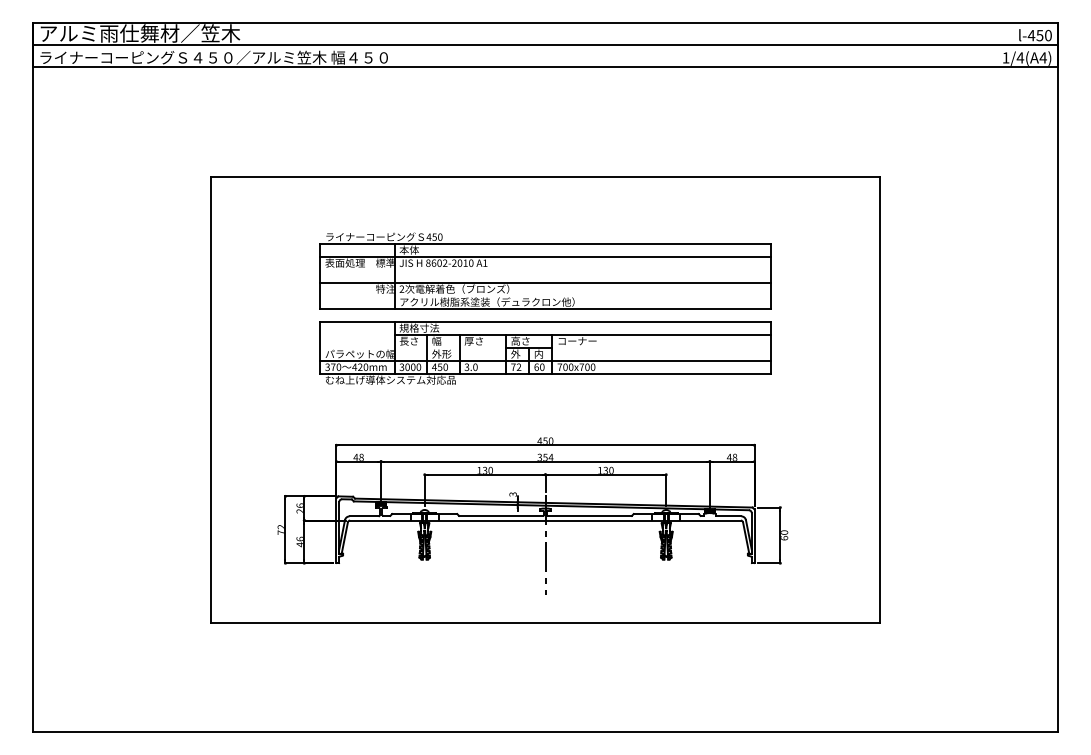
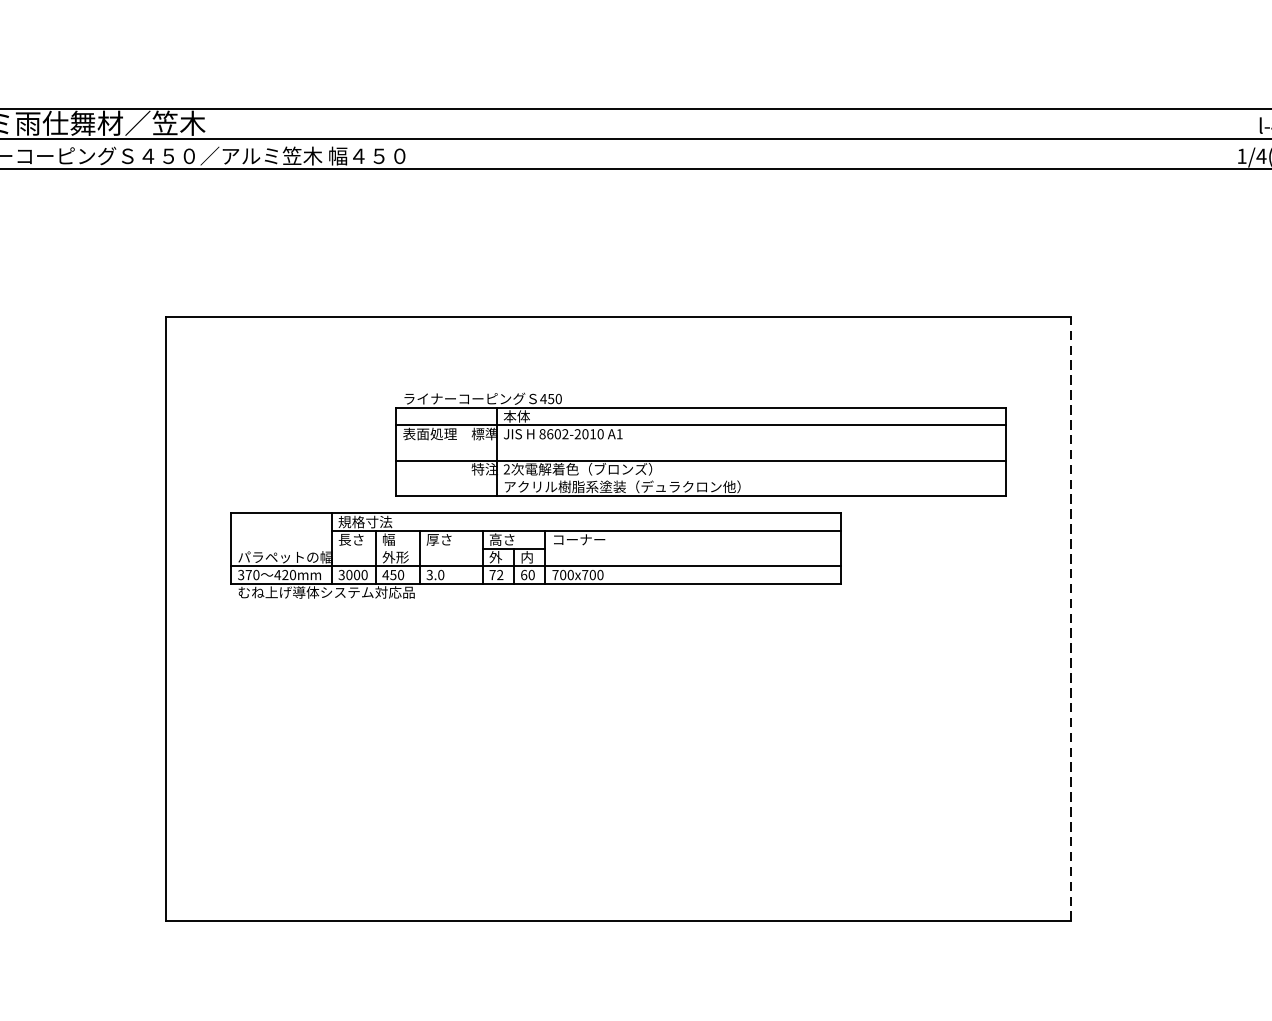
part: (545, 270) -> (701, 444), moved
part: (545, 352) -> (536, 555), moved
line: (879, 399) -> (1070, 618), solid -> dashed
part: (532, 515) -> (601, 775), removed

